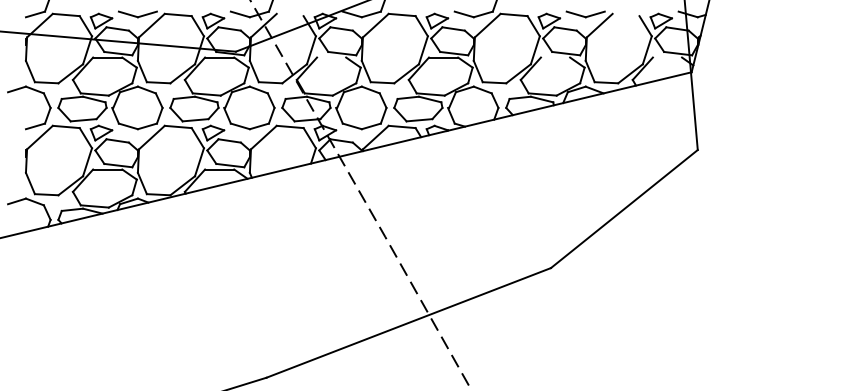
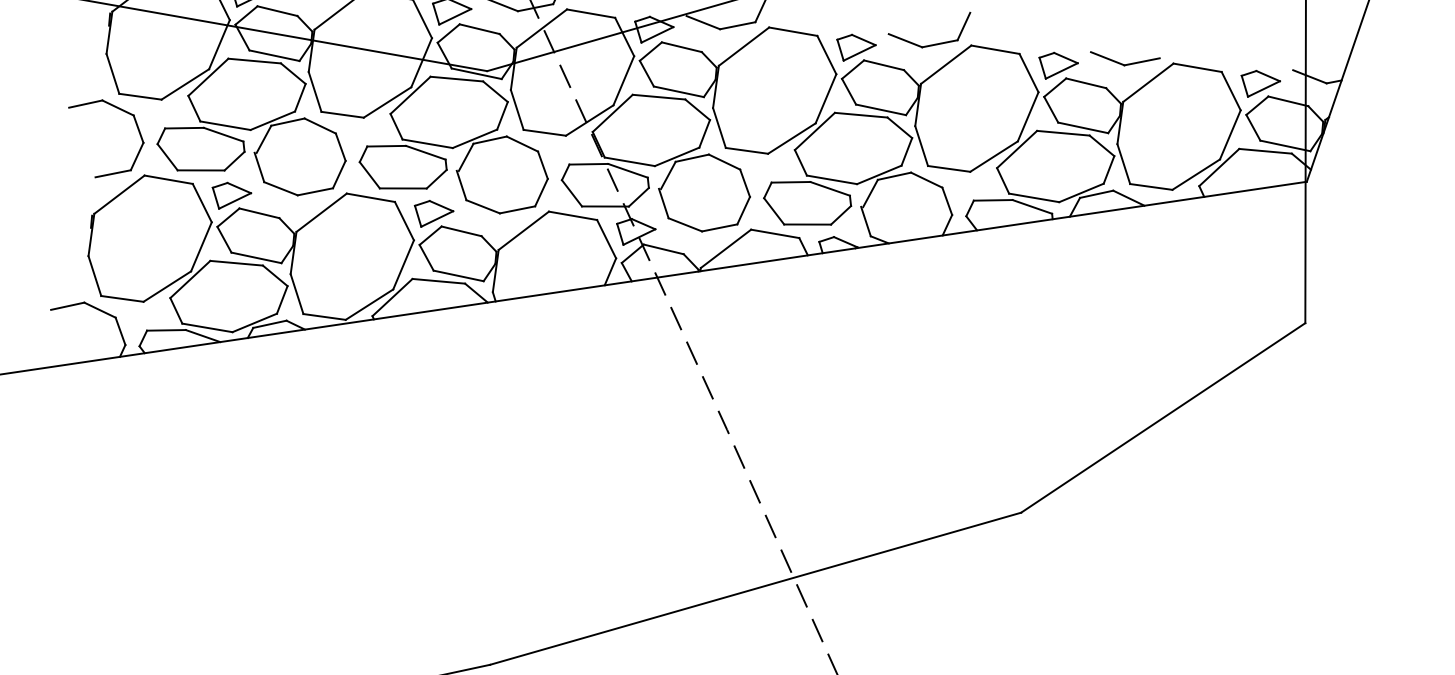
line: (289, 14) -> (589, 12), added
line: (625, 14) -> (1196, 66), added
line: (331, 57) -> (658, 97), added
line: (555, 57) -> (1063, 133), added
line: (667, 57) -> (1265, 151), added

